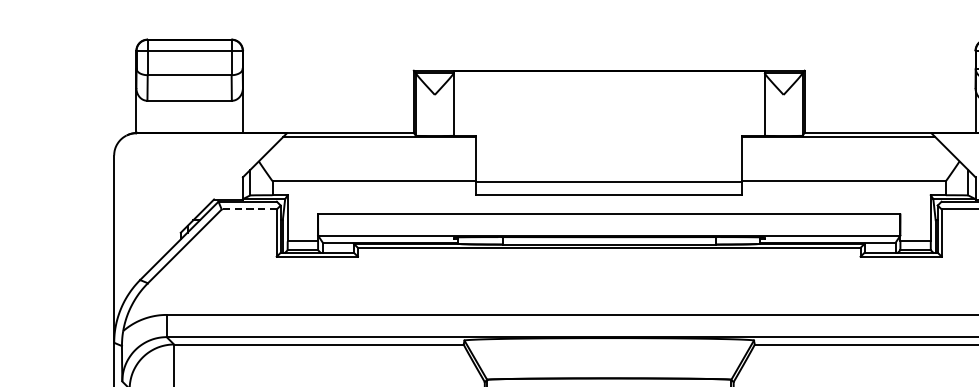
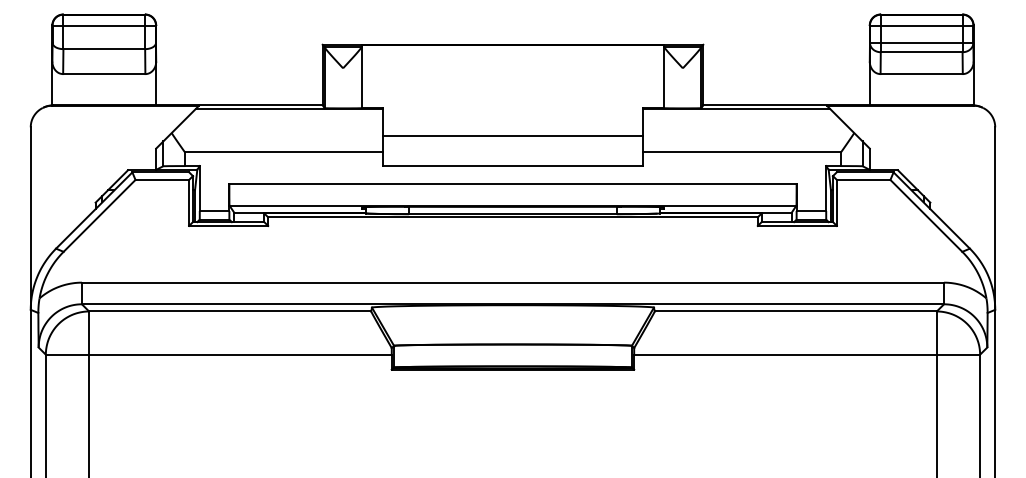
line: (608, 182) -> (512, 135), moved
line: (249, 209) -> (162, 179), dashed -> solid

